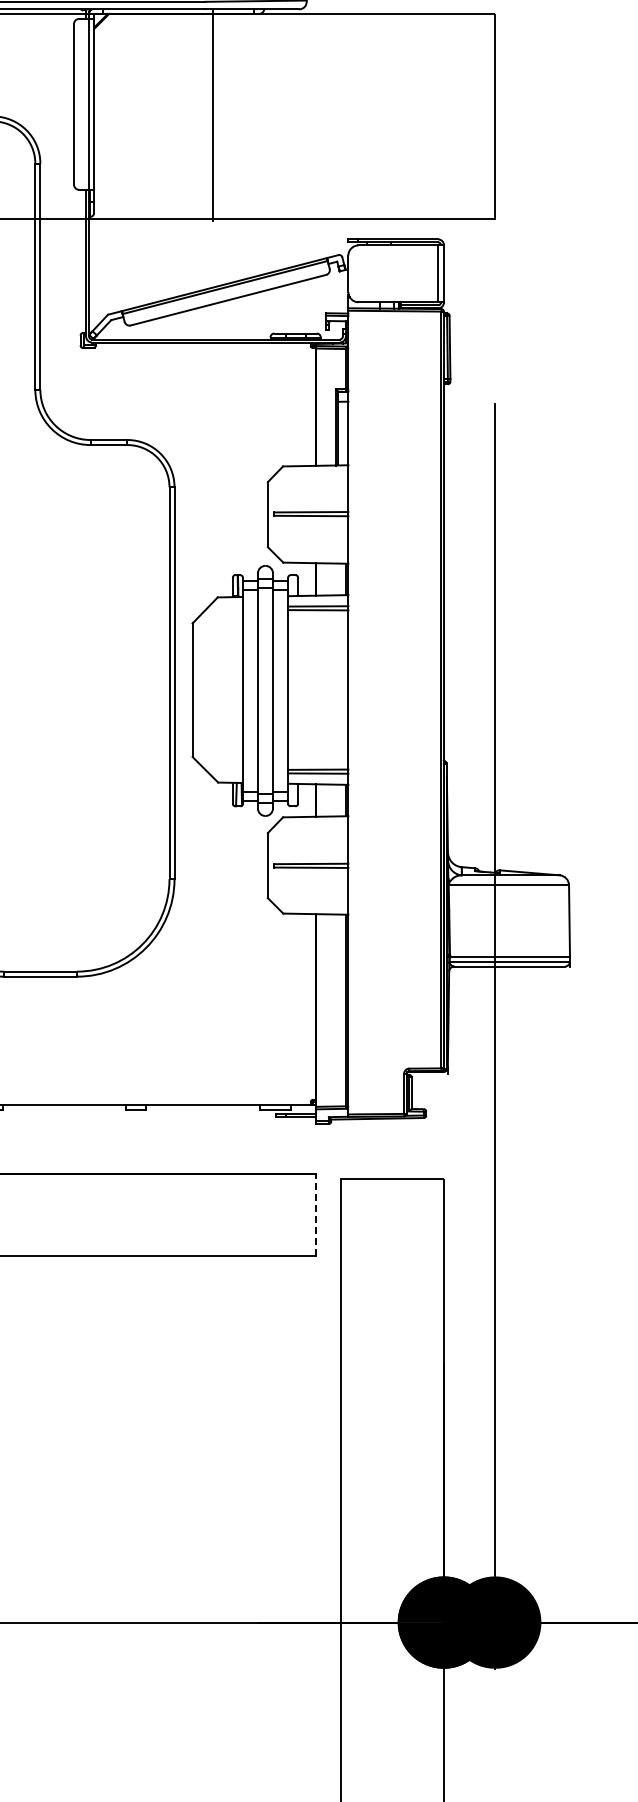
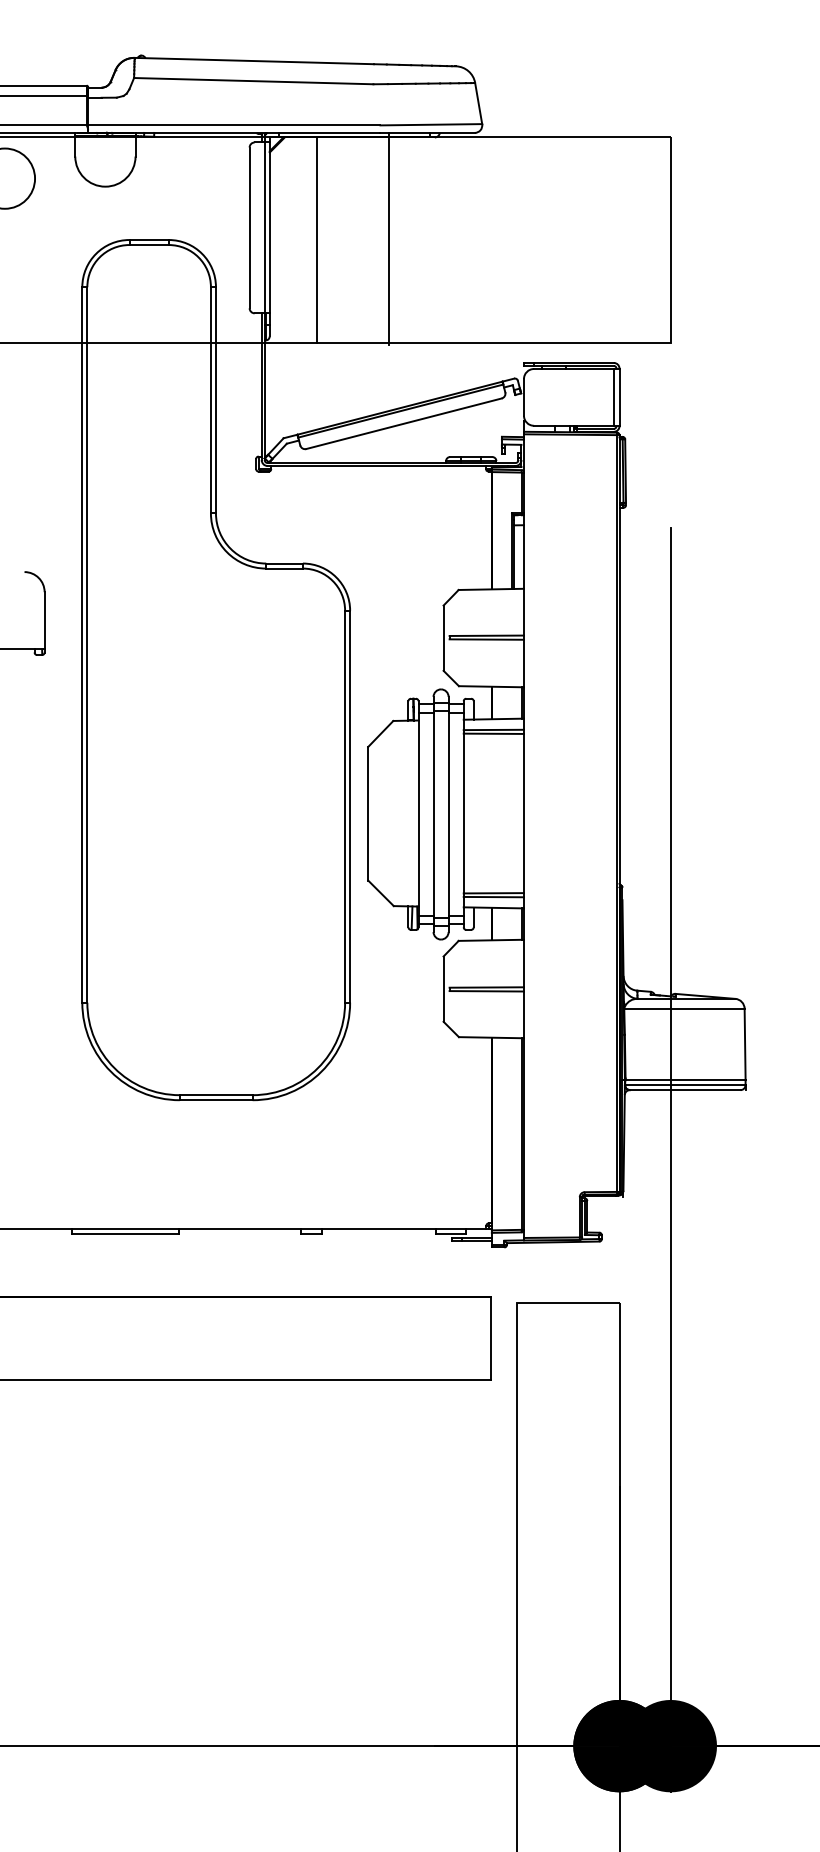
line: (140, 115) -> (316, 239), added
line: (315, 1213) -> (491, 1337), dashed -> solid

